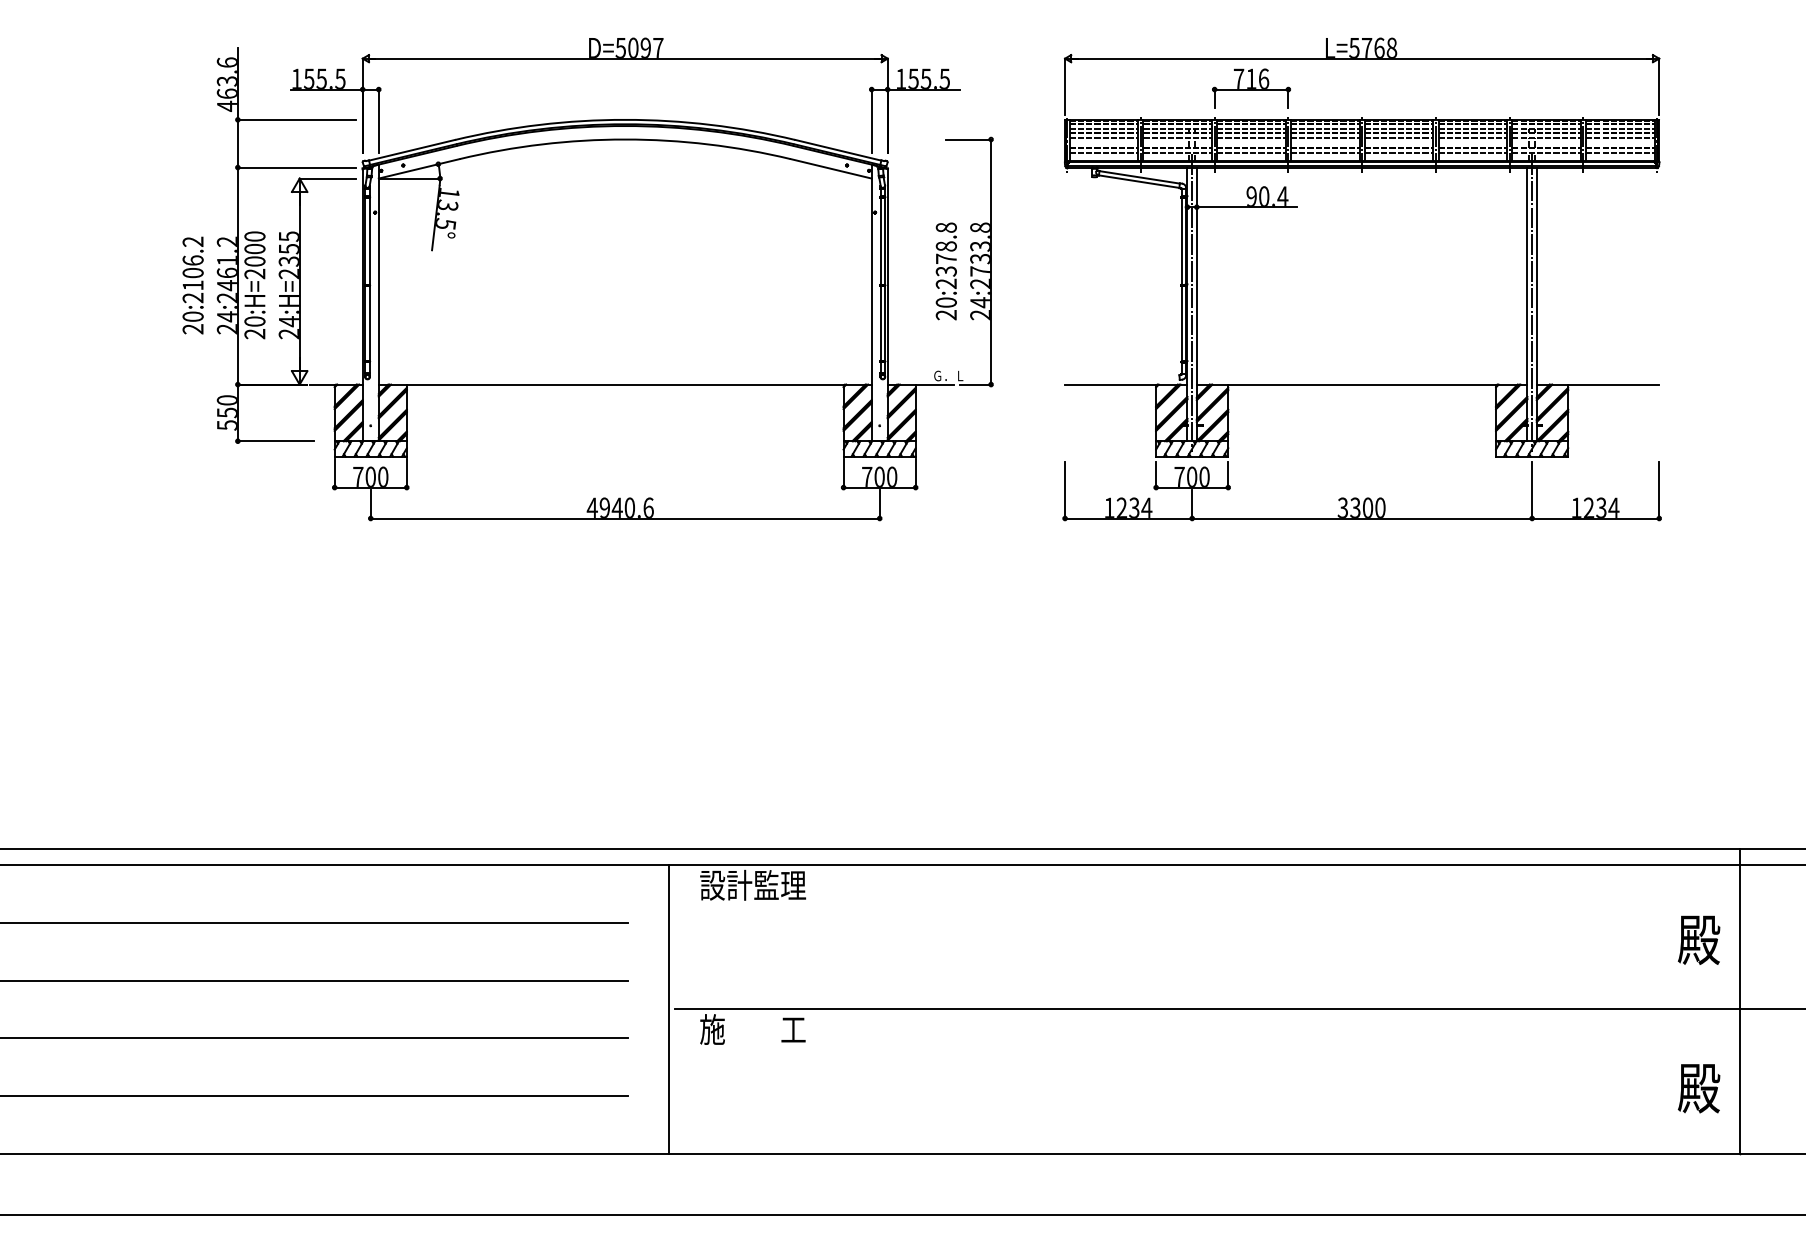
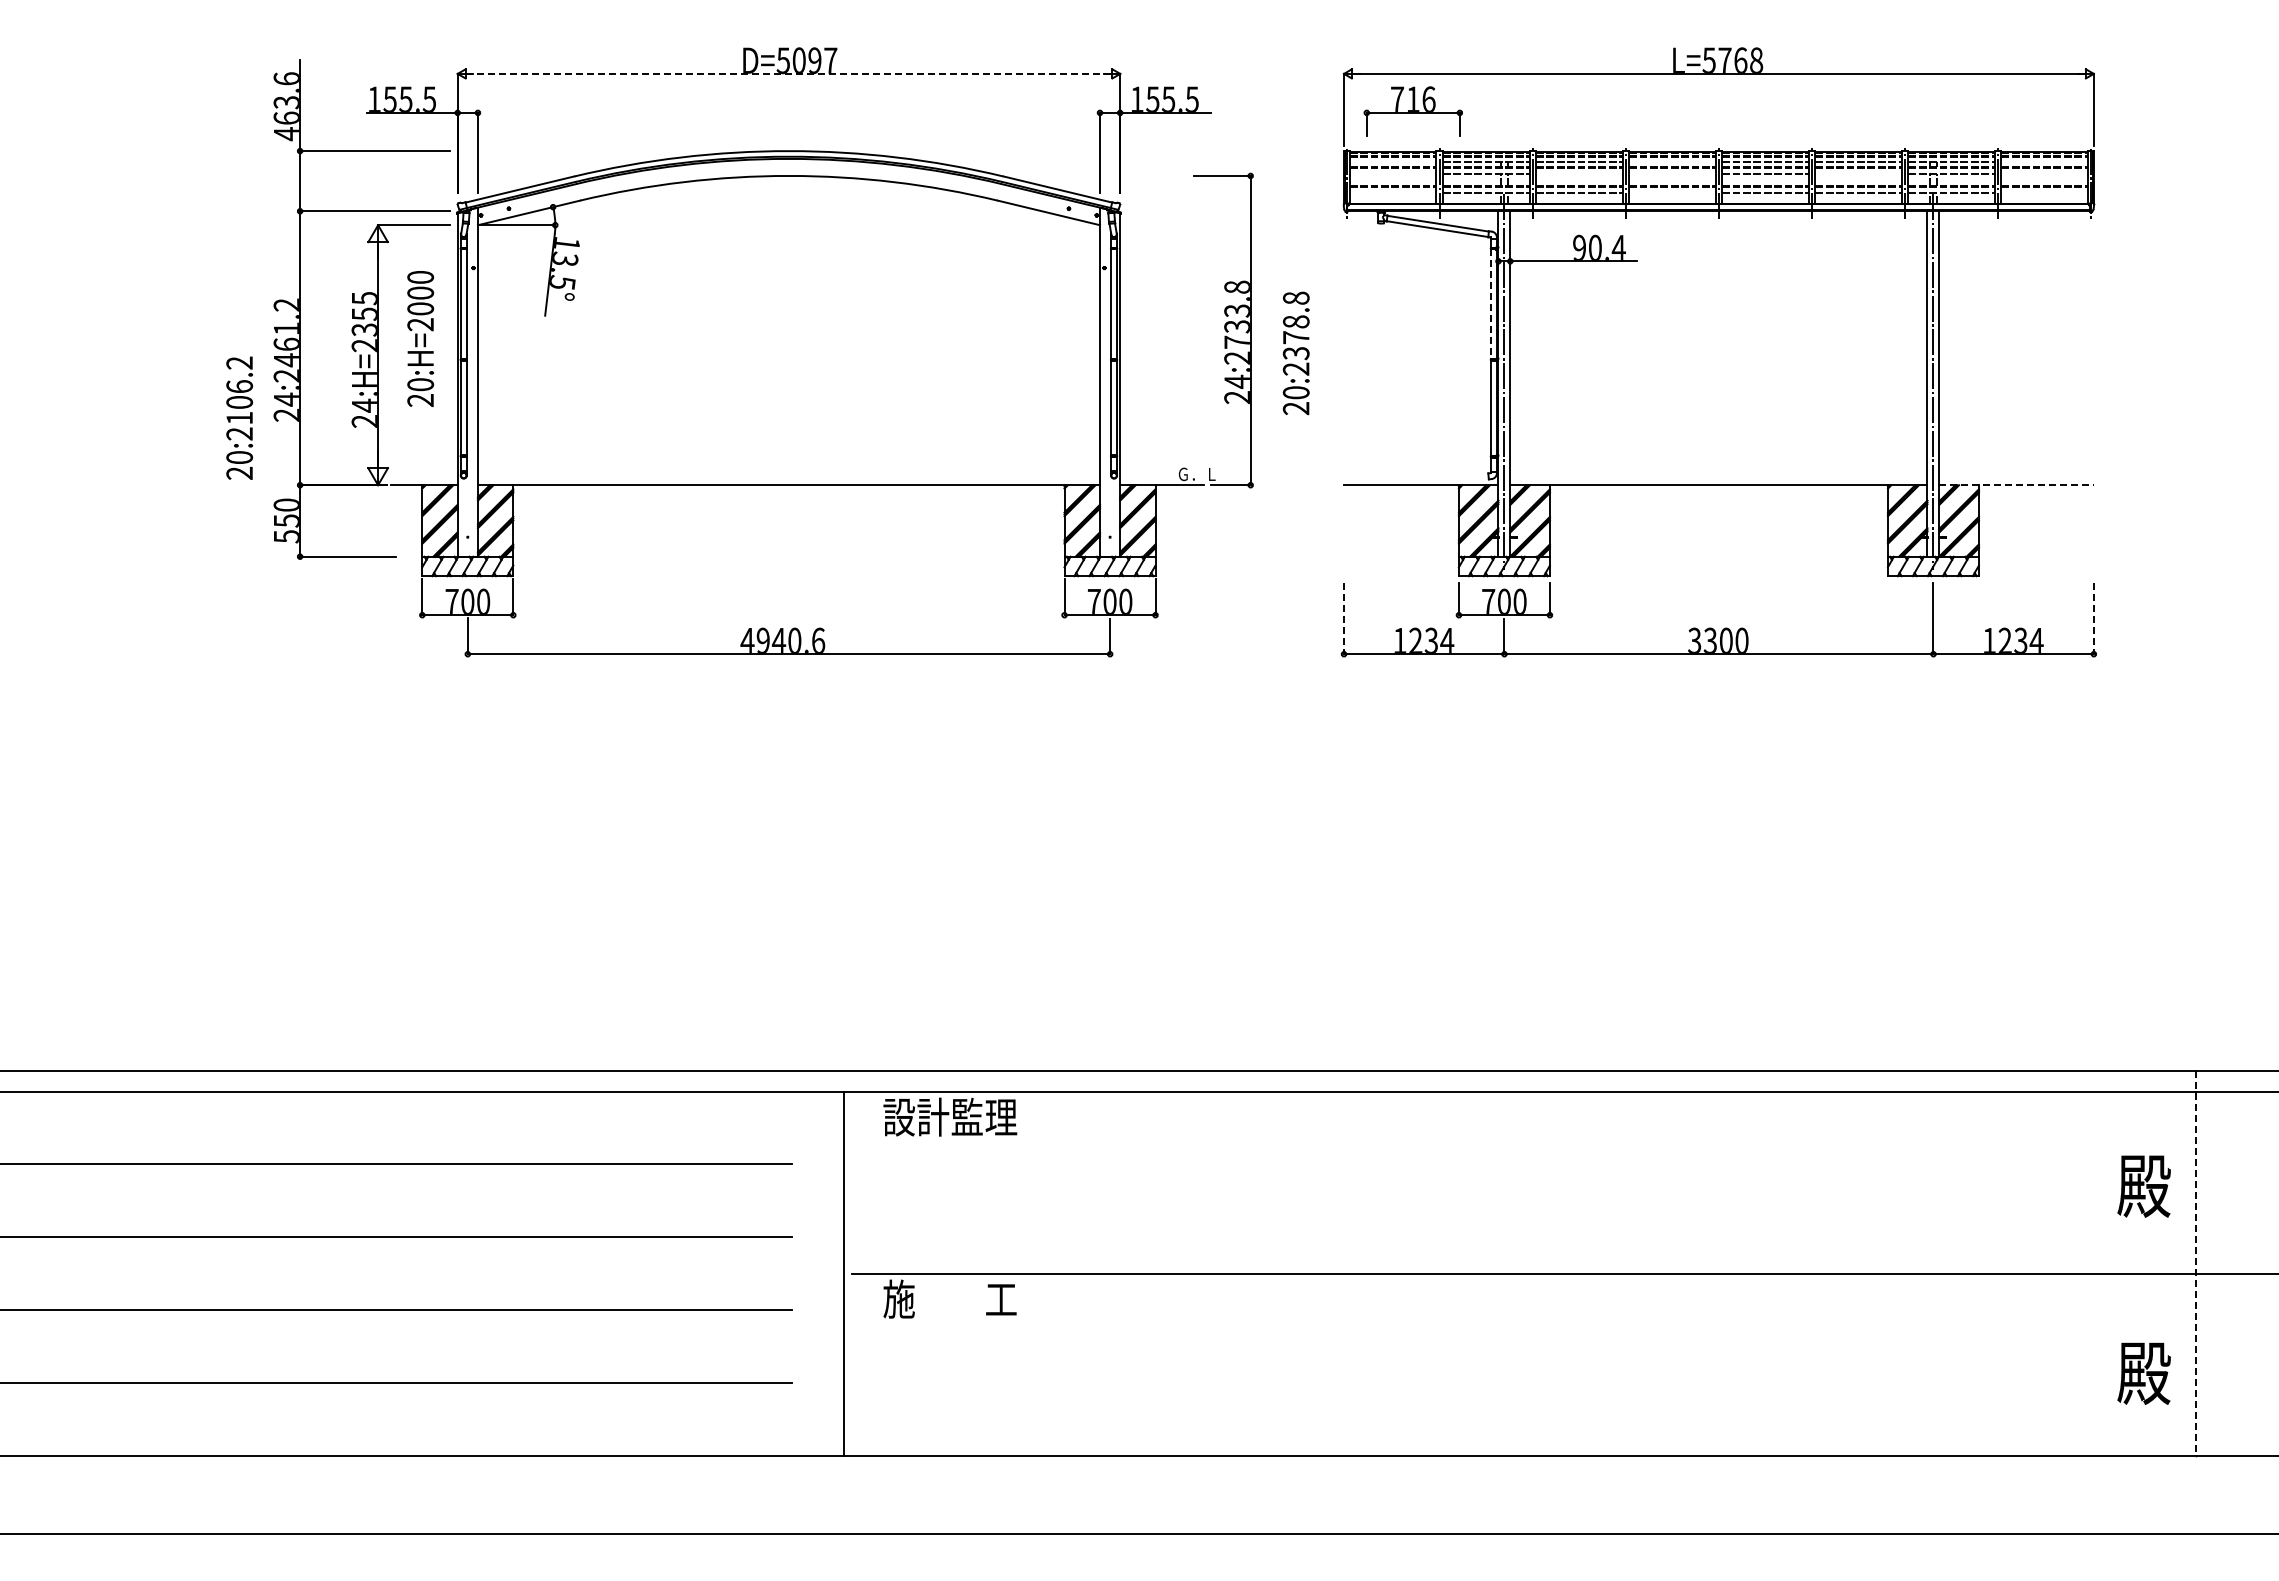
line: (624, 58) -> (788, 73), solid -> dashed
part: (1250, 88) -> (1412, 111), moved
line: (1103, 128) -> (1392, 162), removed
line: (1325, 128) -> (1672, 162), removed
line: (1620, 128) -> (2044, 162), removed
line: (1103, 137) -> (1392, 173), removed
line: (1251, 137) -> (1579, 173), removed
line: (1325, 137) -> (1672, 173), removed
line: (1472, 137) -> (1858, 173), removed
line: (1620, 137) -> (2044, 173), removed
line: (1103, 152) -> (1392, 192), removed
line: (1325, 152) -> (1672, 192), removed
line: (1620, 152) -> (2044, 192), removed
line: (1181, 241) -> (1491, 304), solid -> dashed
text: (945, 271) -> (1295, 353), moved
text: (193, 284) -> (239, 417), moved
text: (254, 284) -> (420, 338), moved
line: (1598, 384) -> (2017, 485), solid -> dashed
line: (1065, 490) -> (1344, 618), solid -> dashed
line: (1658, 490) -> (2093, 618), solid -> dashed
line: (1740, 1001) -> (2196, 1263), solid -> dashed

